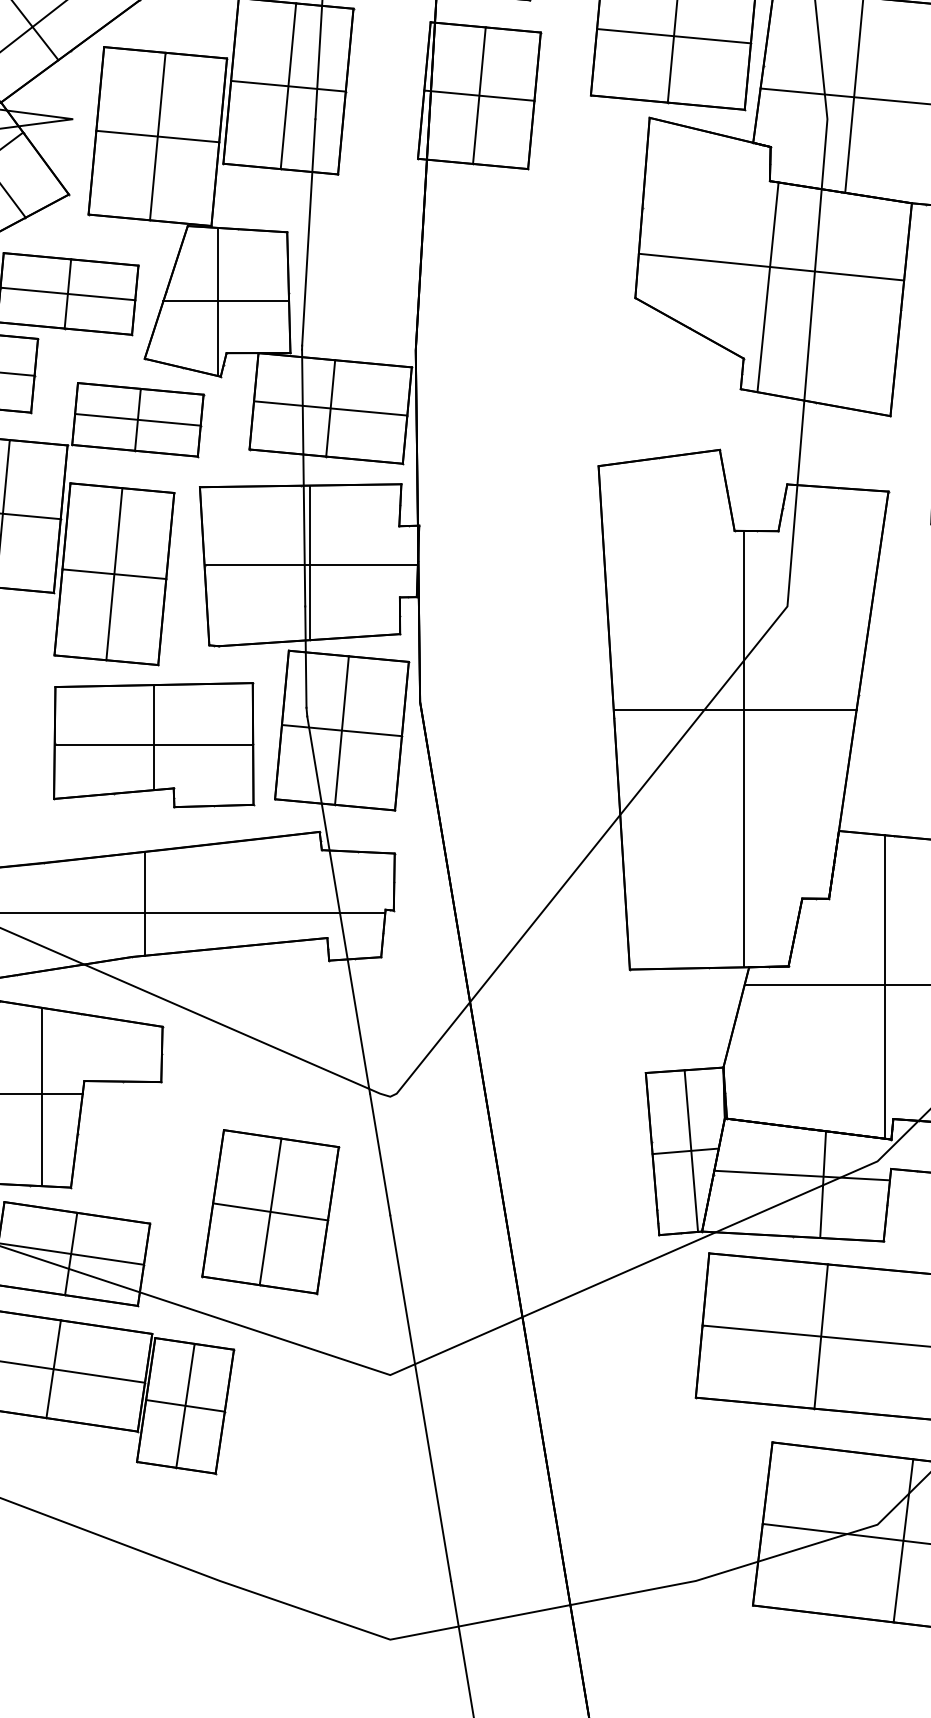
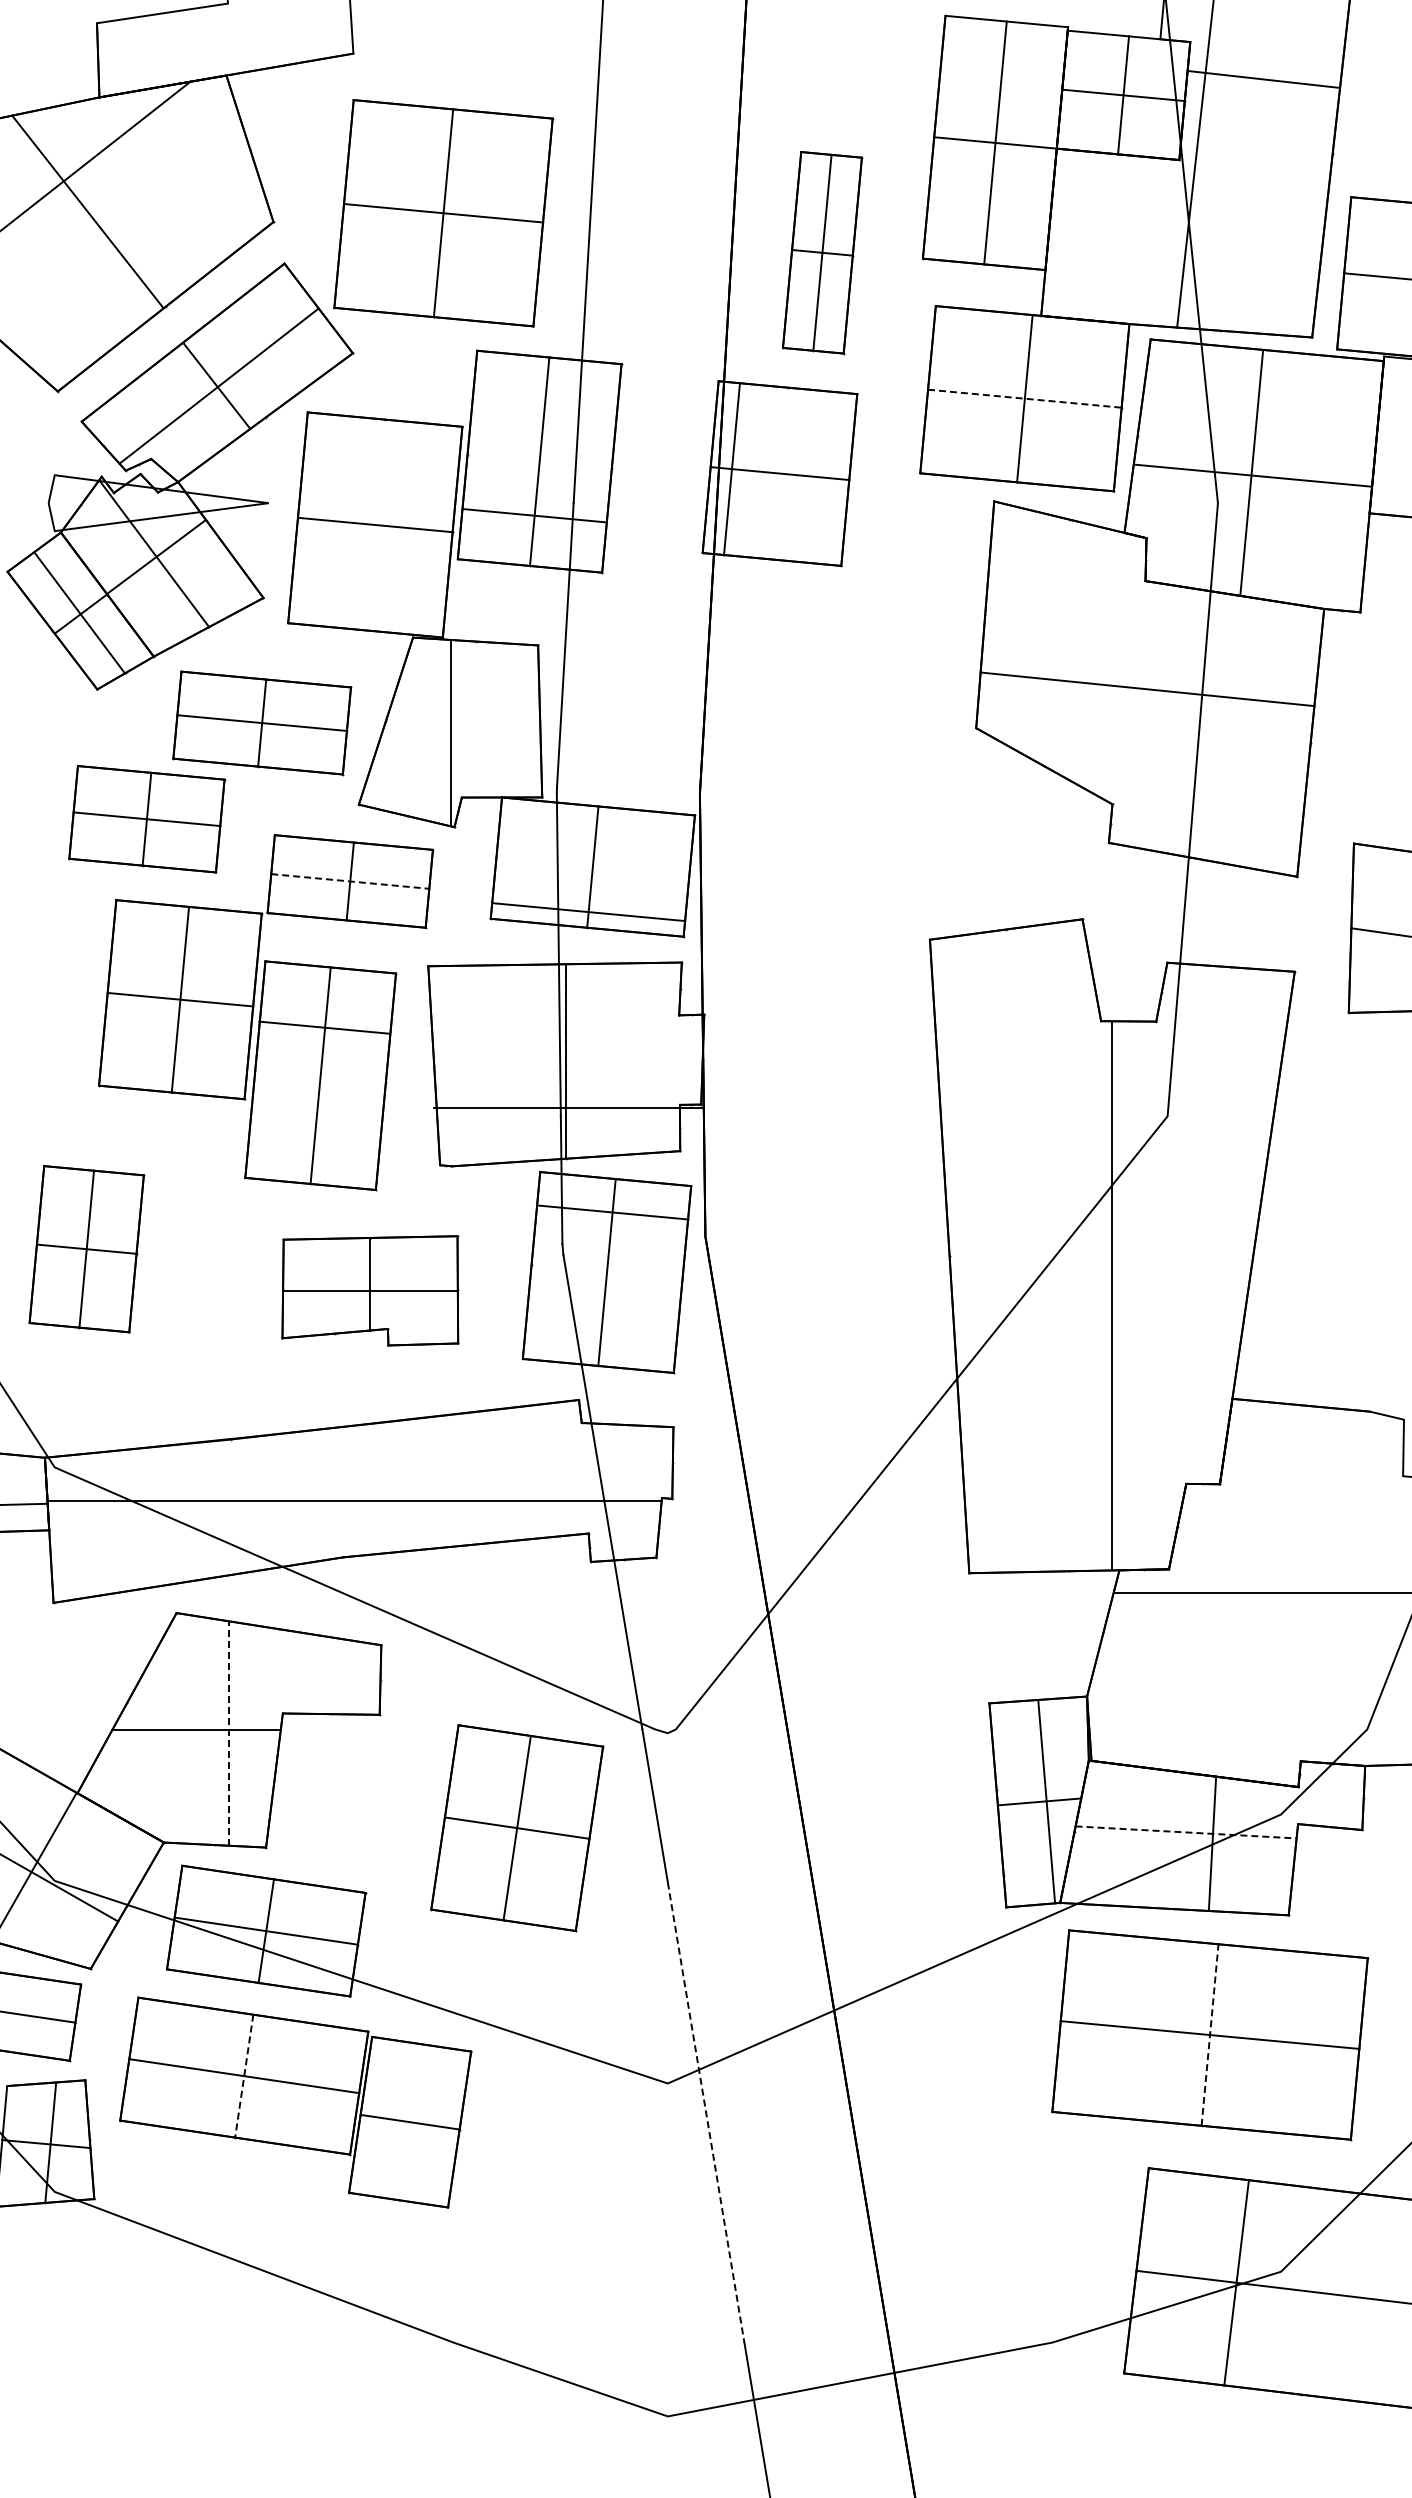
line: (674, 36) -> (1025, 398), solid -> dashed
line: (288, 86) -> (534, 515), moved
line: (479, 95) -> (731, 469), moved
line: (157, 136) -> (375, 524), removed
line: (767, 287) -> (1142, 714), removed
line: (226, 301) -> (461, 732), removed
line: (330, 408) -> (588, 912), moved
line: (138, 419) -> (350, 881), solid -> dashed
line: (311, 565) -> (568, 1108), moved
line: (114, 574) -> (324, 1027), moved
line: (734, 709) -> (1101, 1246), removed
line: (341, 730) -> (612, 1212), moved
part: (153, 744) -> (370, 1290), size x0.7
line: (145, 903) -> (359, 1489), removed
line: (885, 987) -> (1290, 1595), removed
line: (41, 1096) -> (229, 1733), solid -> dashed
line: (802, 1175) -> (1186, 1832), solid -> dashed
part: (270, 1212) -> (517, 1828), moved
line: (821, 1336) -> (1210, 2034), solid -> dashed
line: (53, 1369) -> (244, 2076), solid -> dashed
line: (421, 1398) -> (706, 2113), solid -> dashed
line: (184, 1406) -> (409, 2122), removed
line: (903, 1540) -> (1236, 2282), moved

